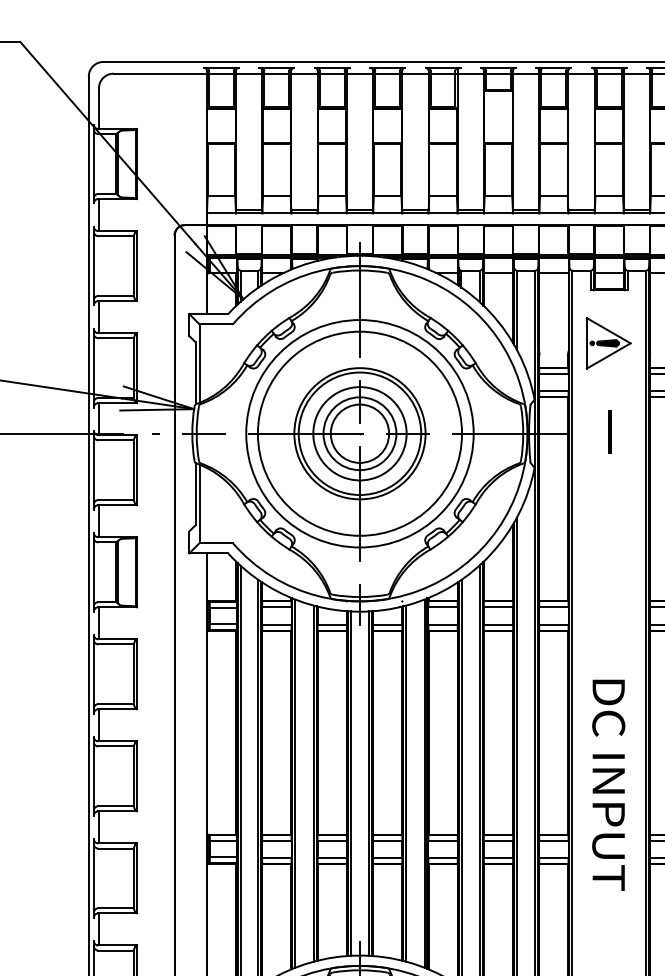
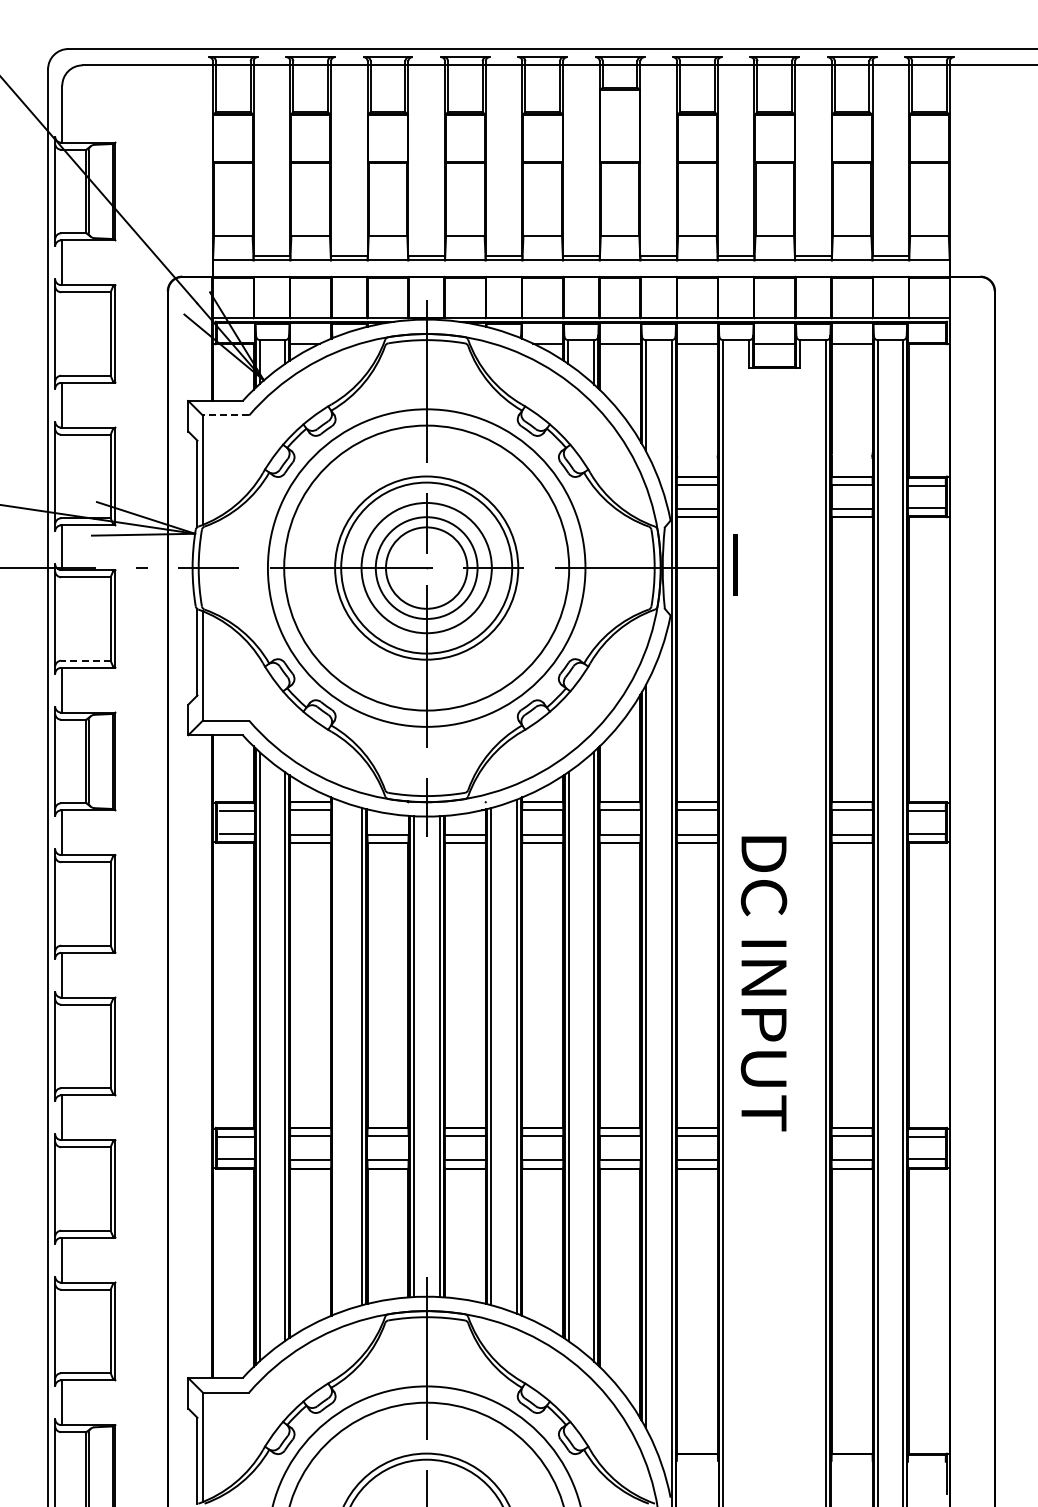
line: (215, 324) -> (225, 415), solid -> dashed
part: (608, 343) -> (773, 441), removed
text: (609, 431) -> (735, 564), moved
line: (115, 499) -> (85, 660), solid -> dashed
line: (295, 783) -> (336, 1056), removed
text: (608, 784) -> (763, 983), moved

